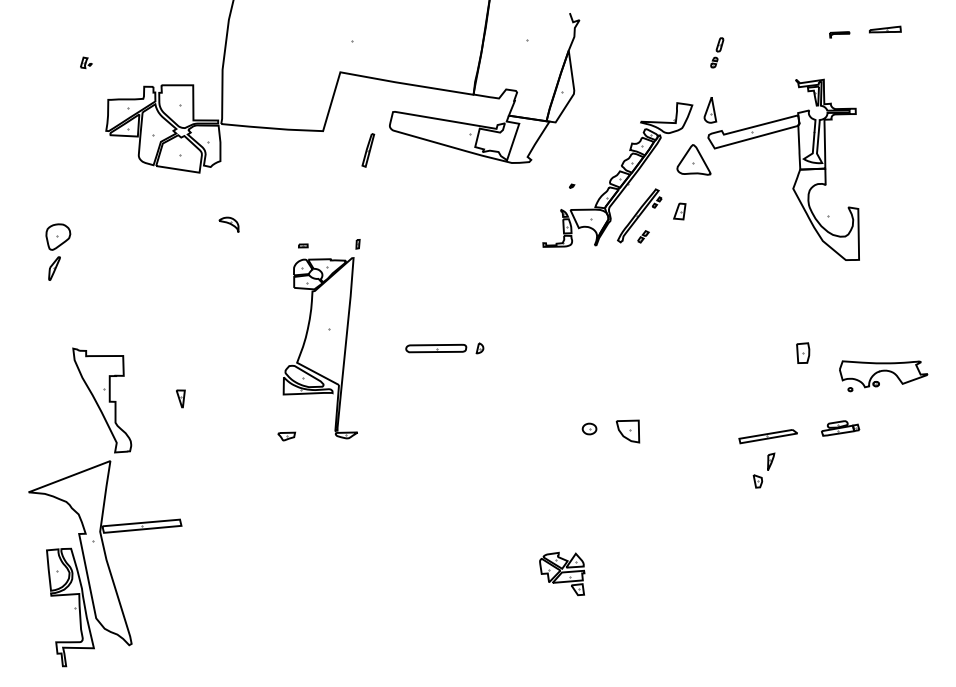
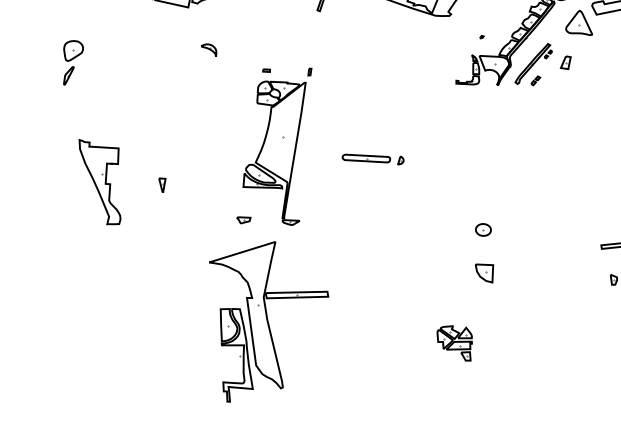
part: (589, 428) -> (483, 229), size x1.4
part: (627, 431) -> (483, 273), moved
part: (105, 563) -> (266, 322), moved

